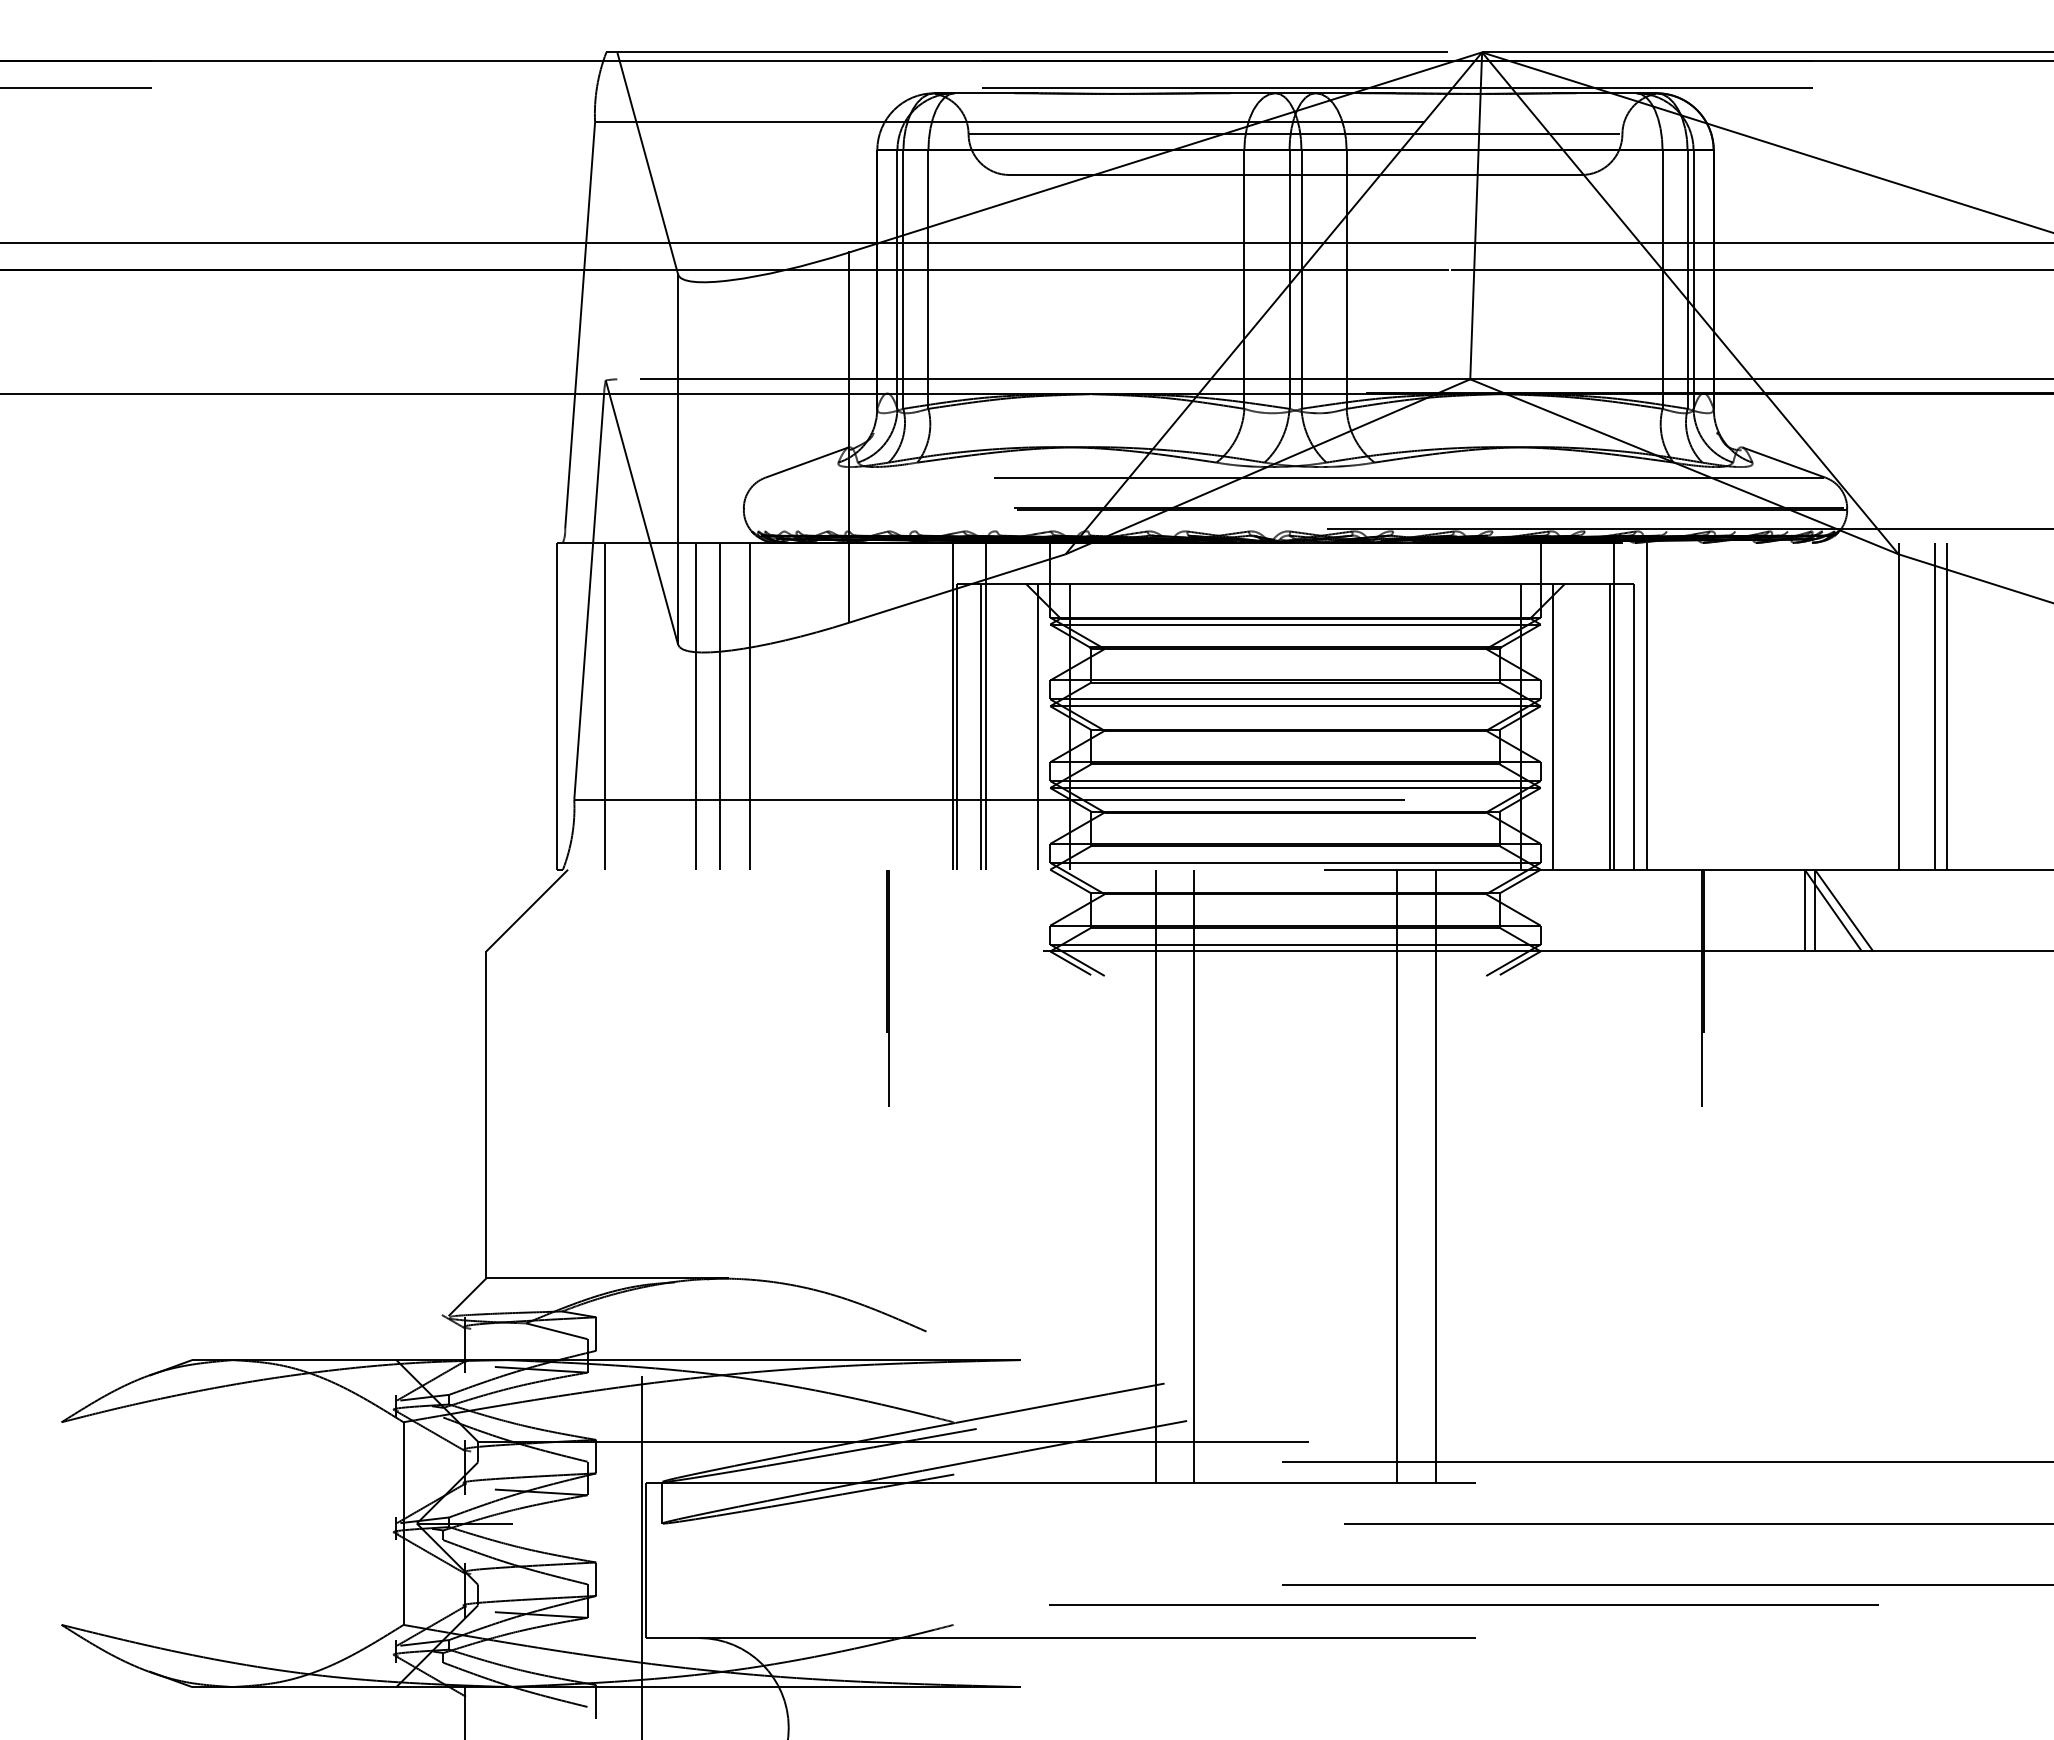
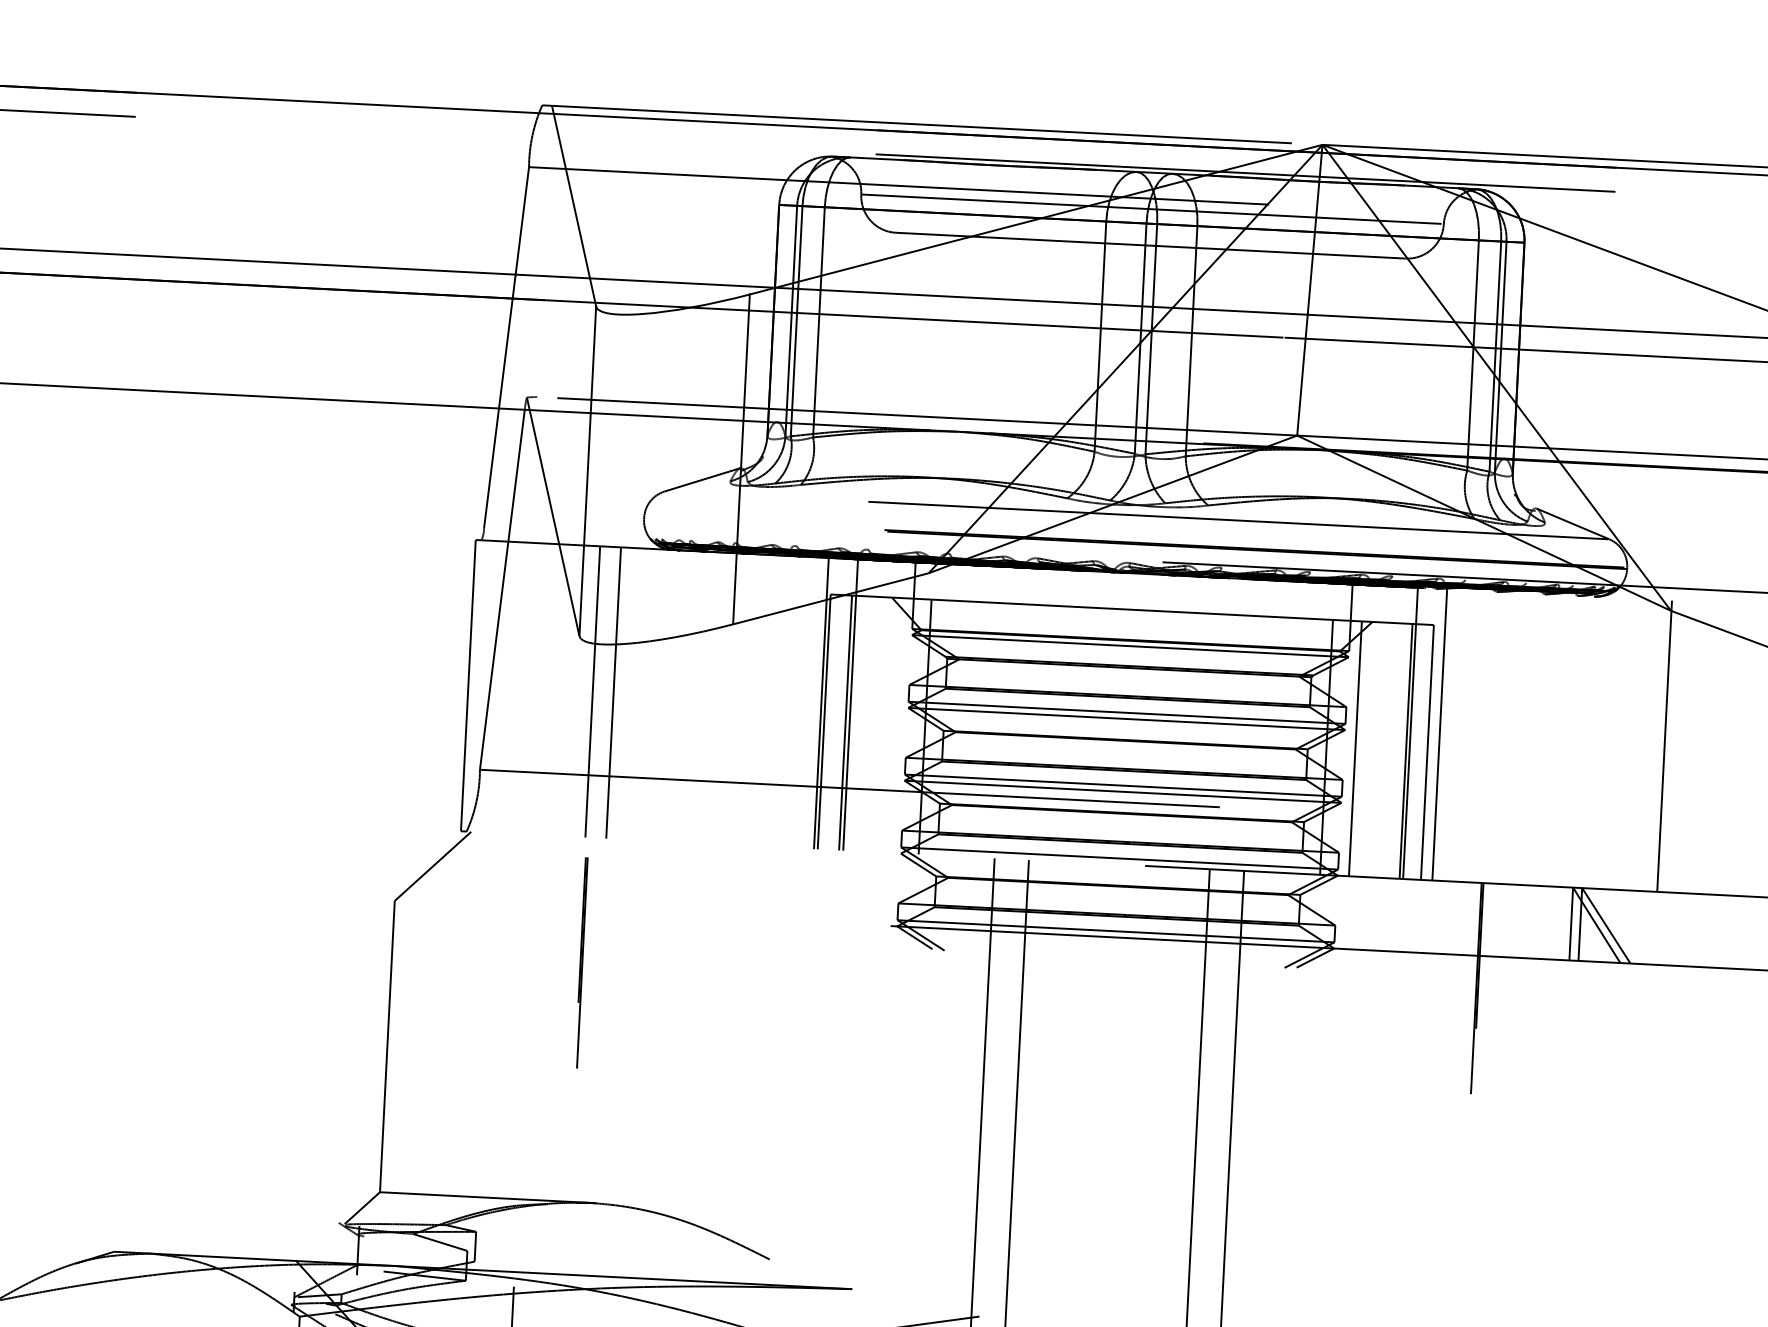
line: (605, 705) -> (512, 687), removed
line: (749, 705) -> (640, 693), removed
line: (1934, 705) -> (1696, 747), removed
line: (1946, 705) -> (1706, 747), removed
line: (1037, 726) -> (895, 725), removed
line: (887, 988) -> (581, 963), moved

